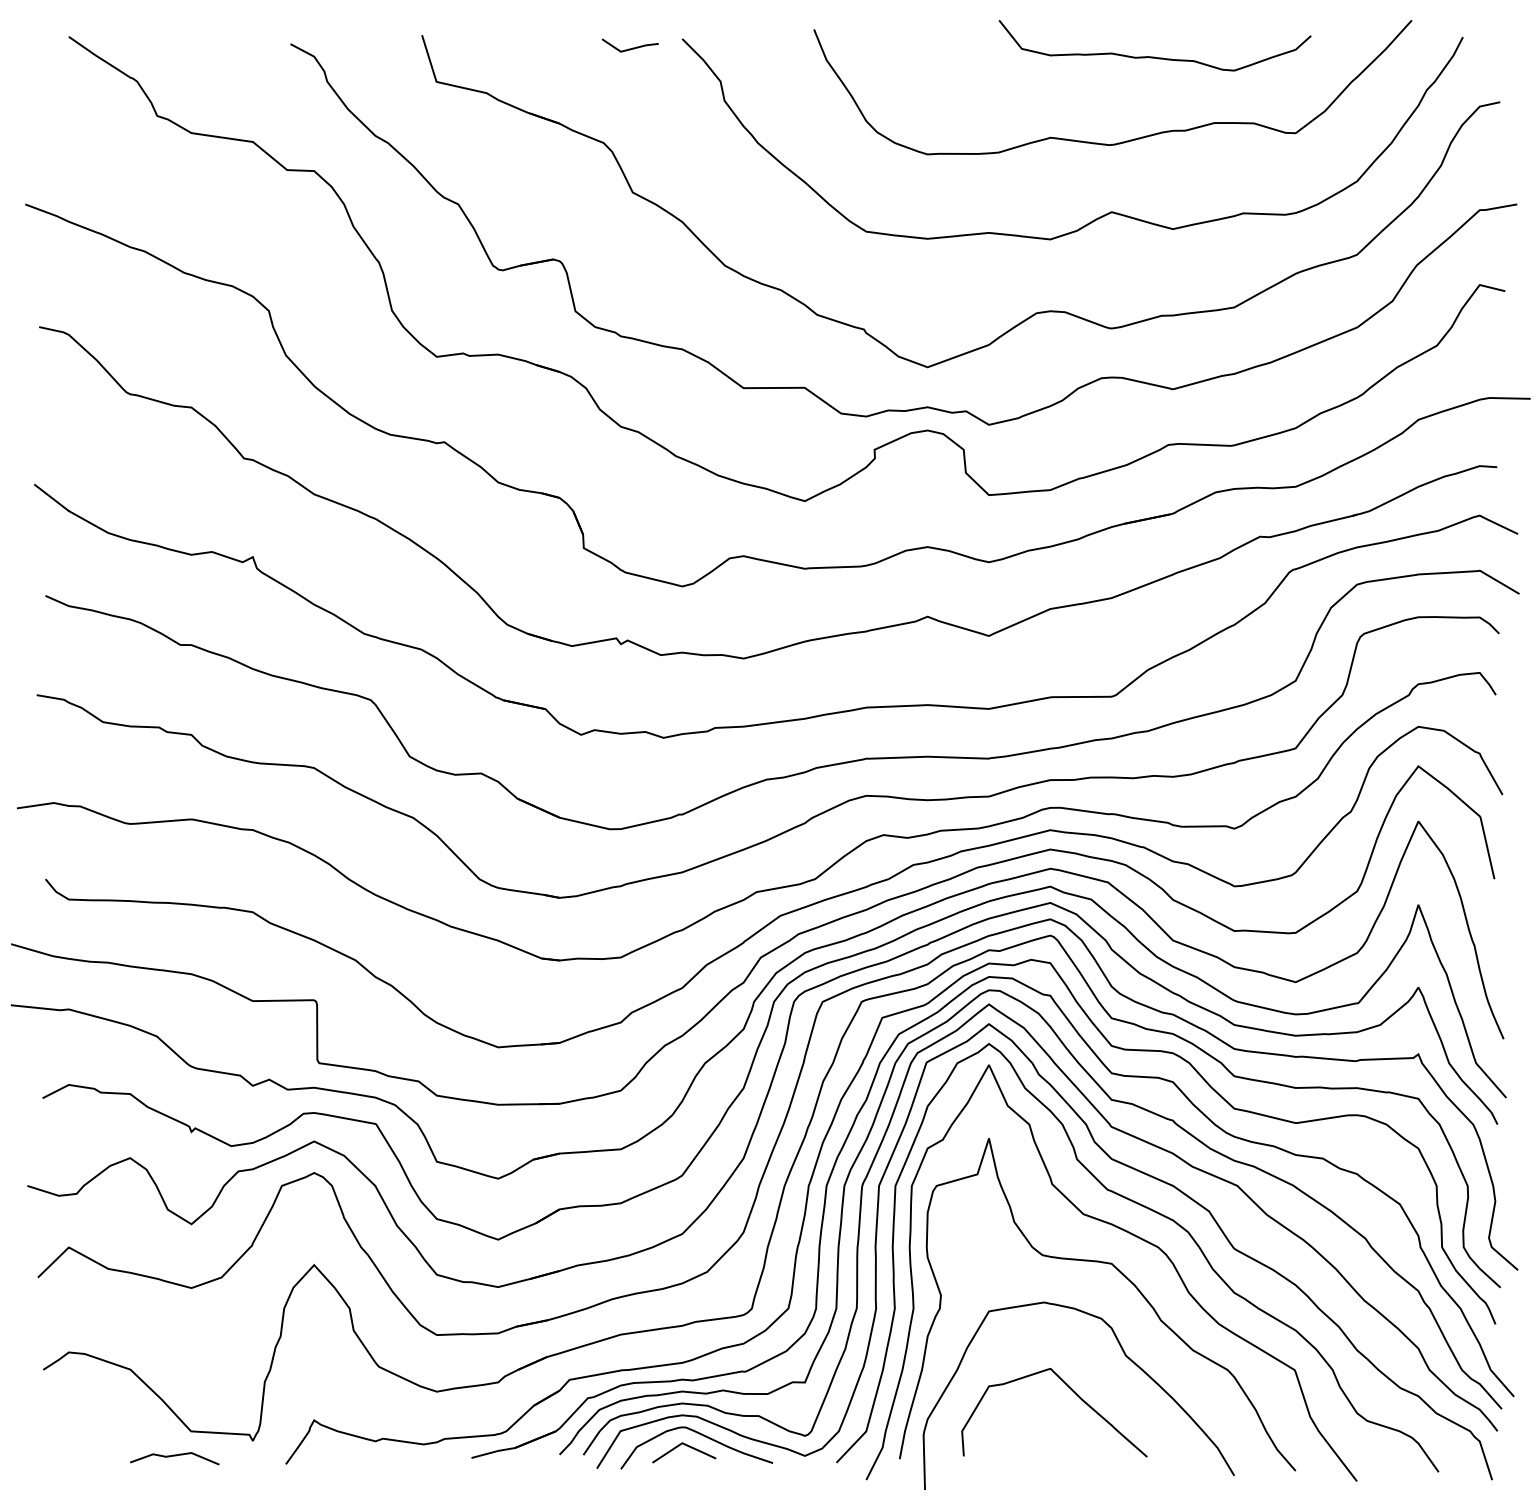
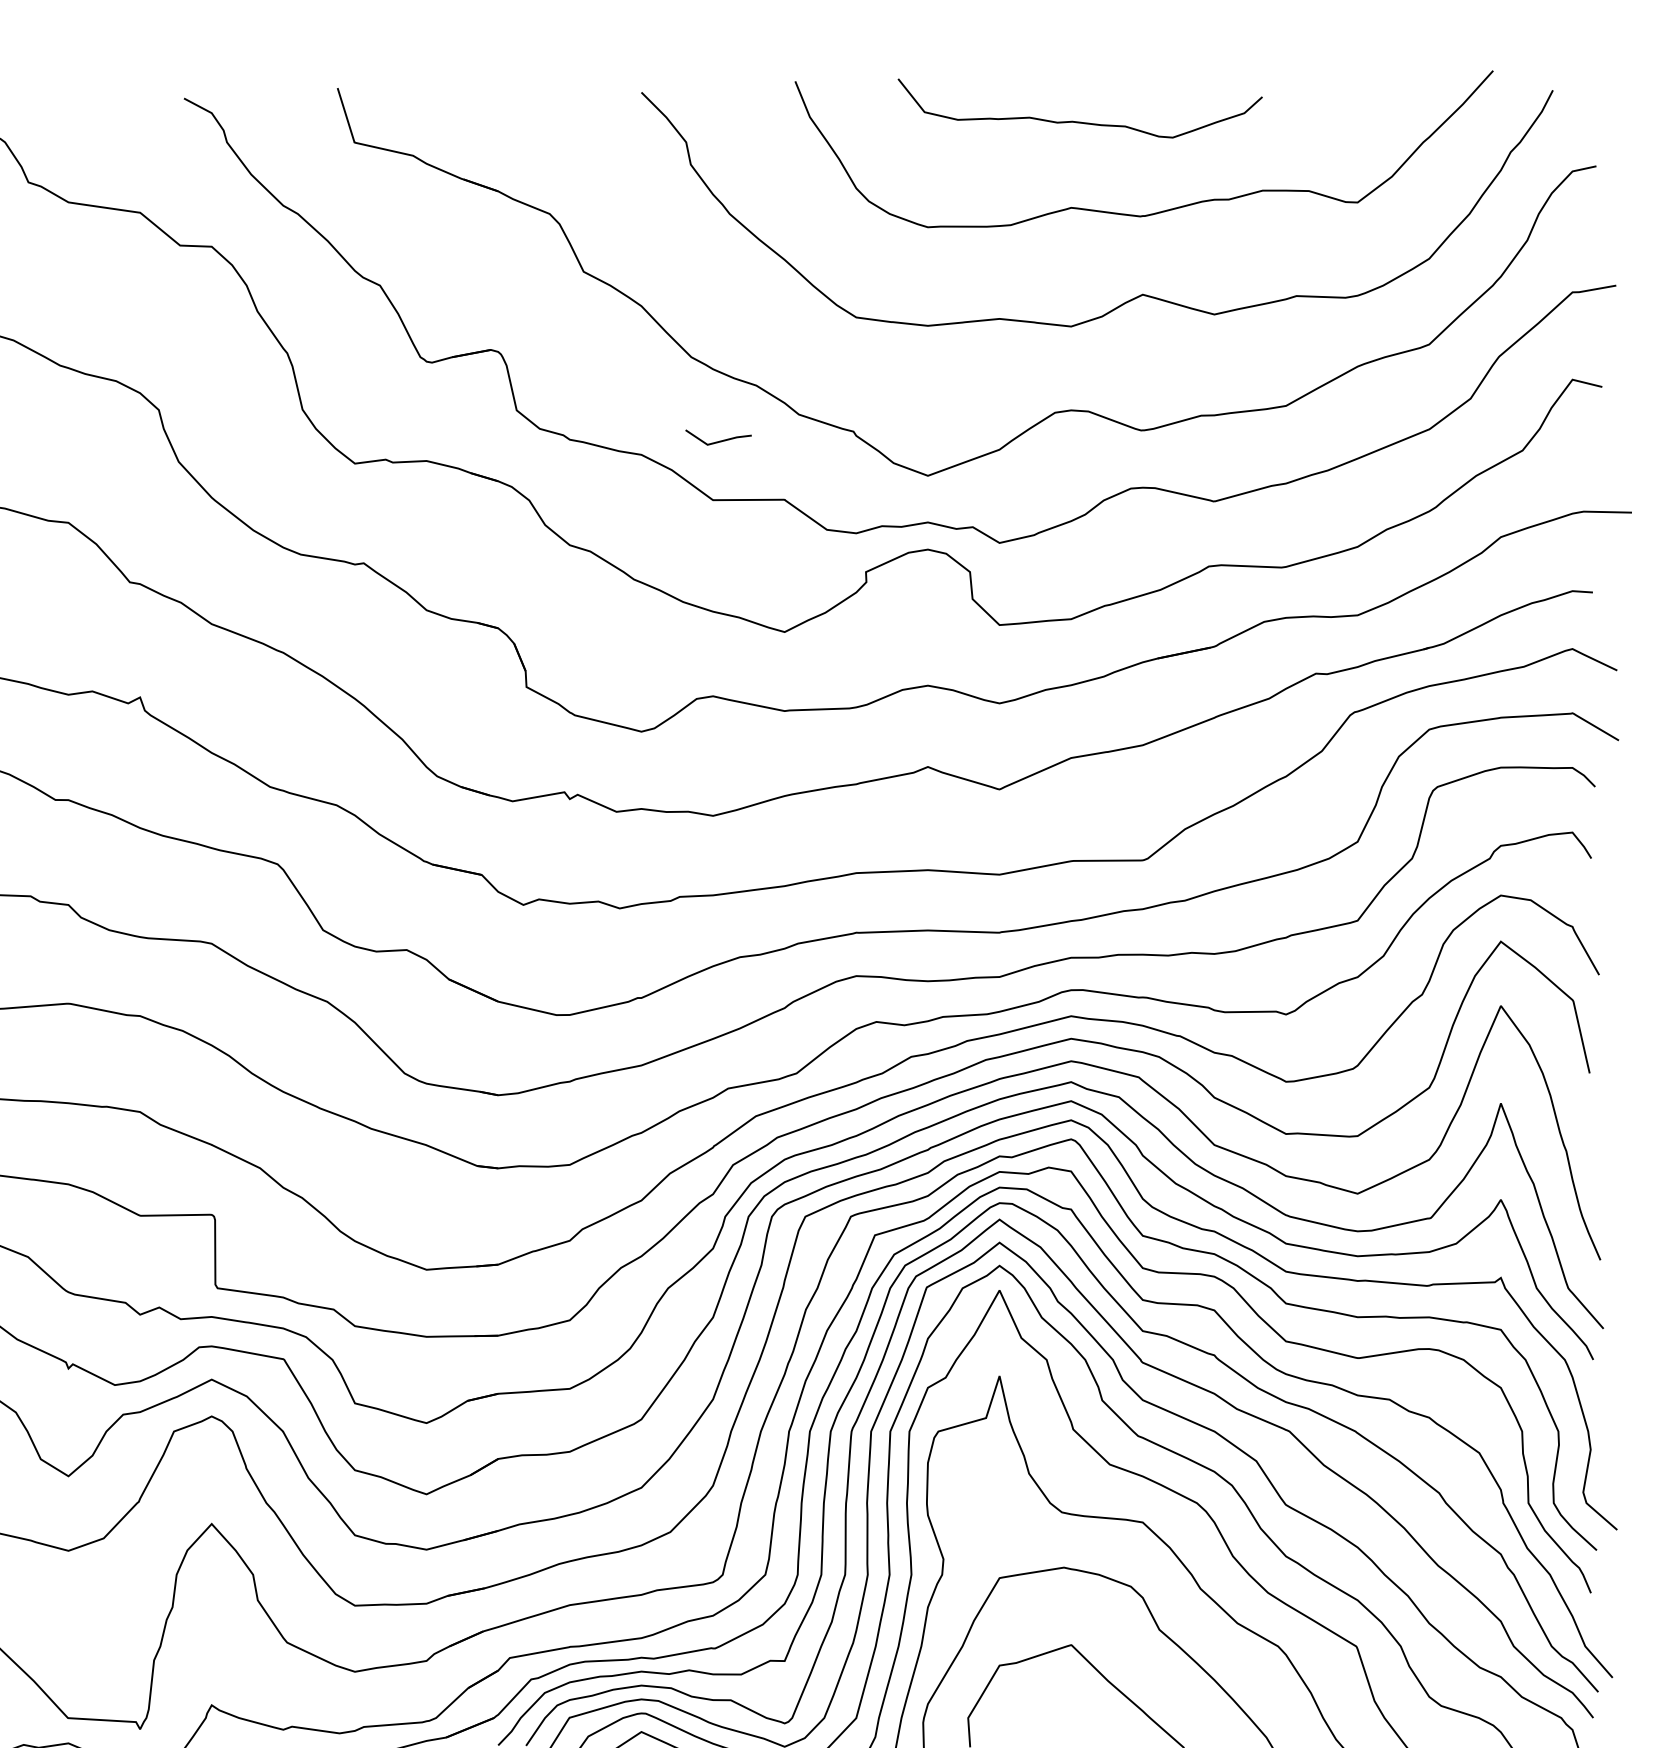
line: (629, 48) -> (717, 441), moved
curve: (1154, 56) -> (1079, 121), moved

